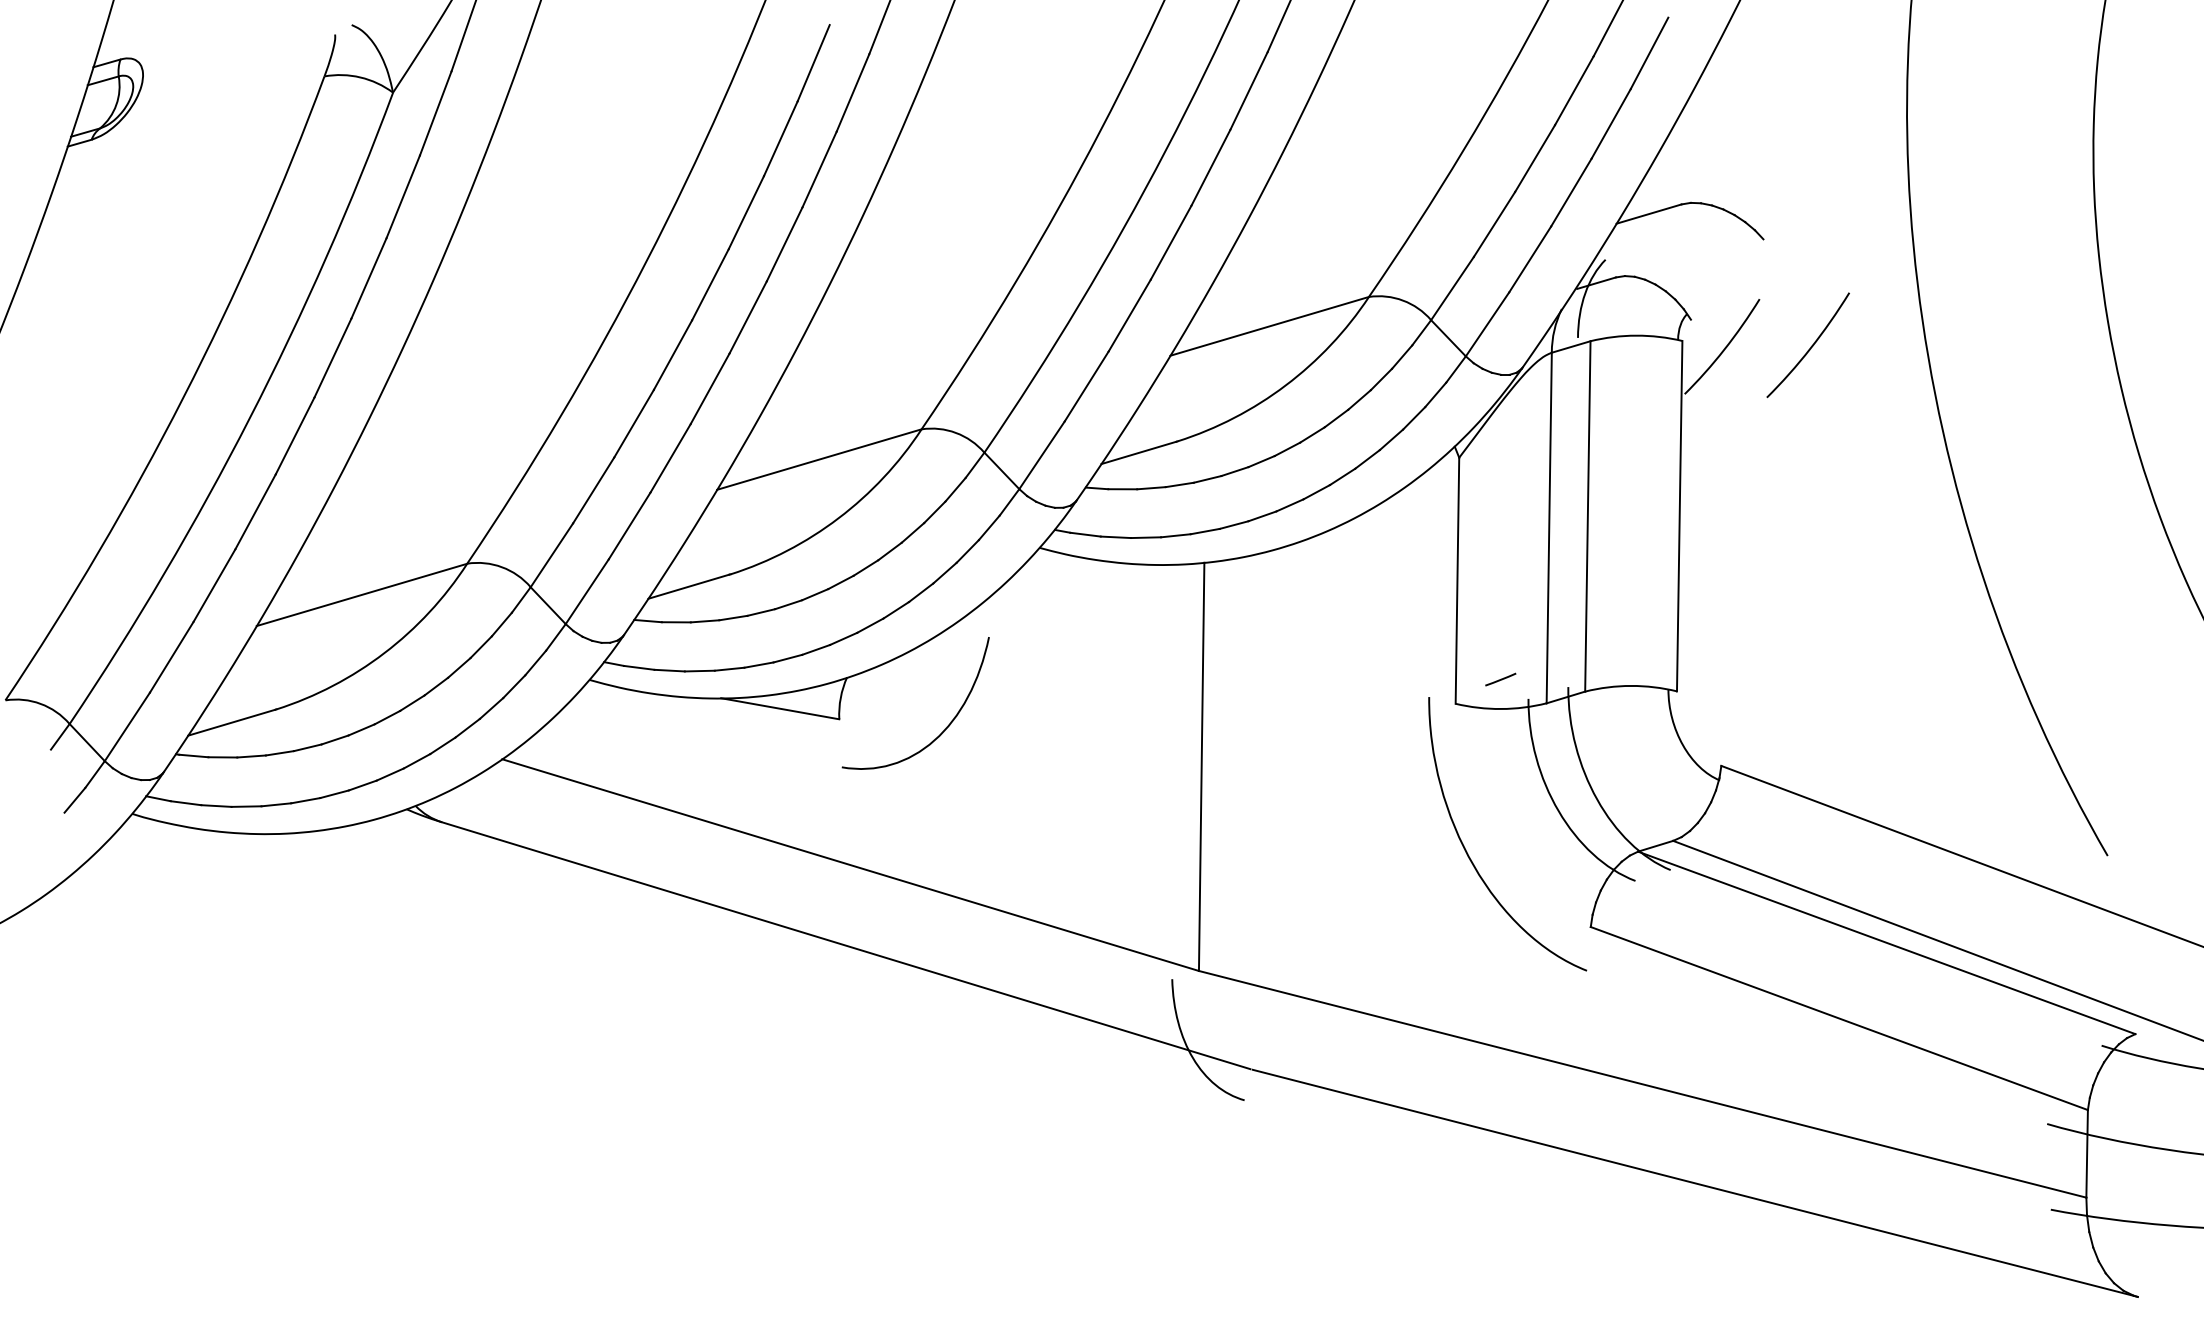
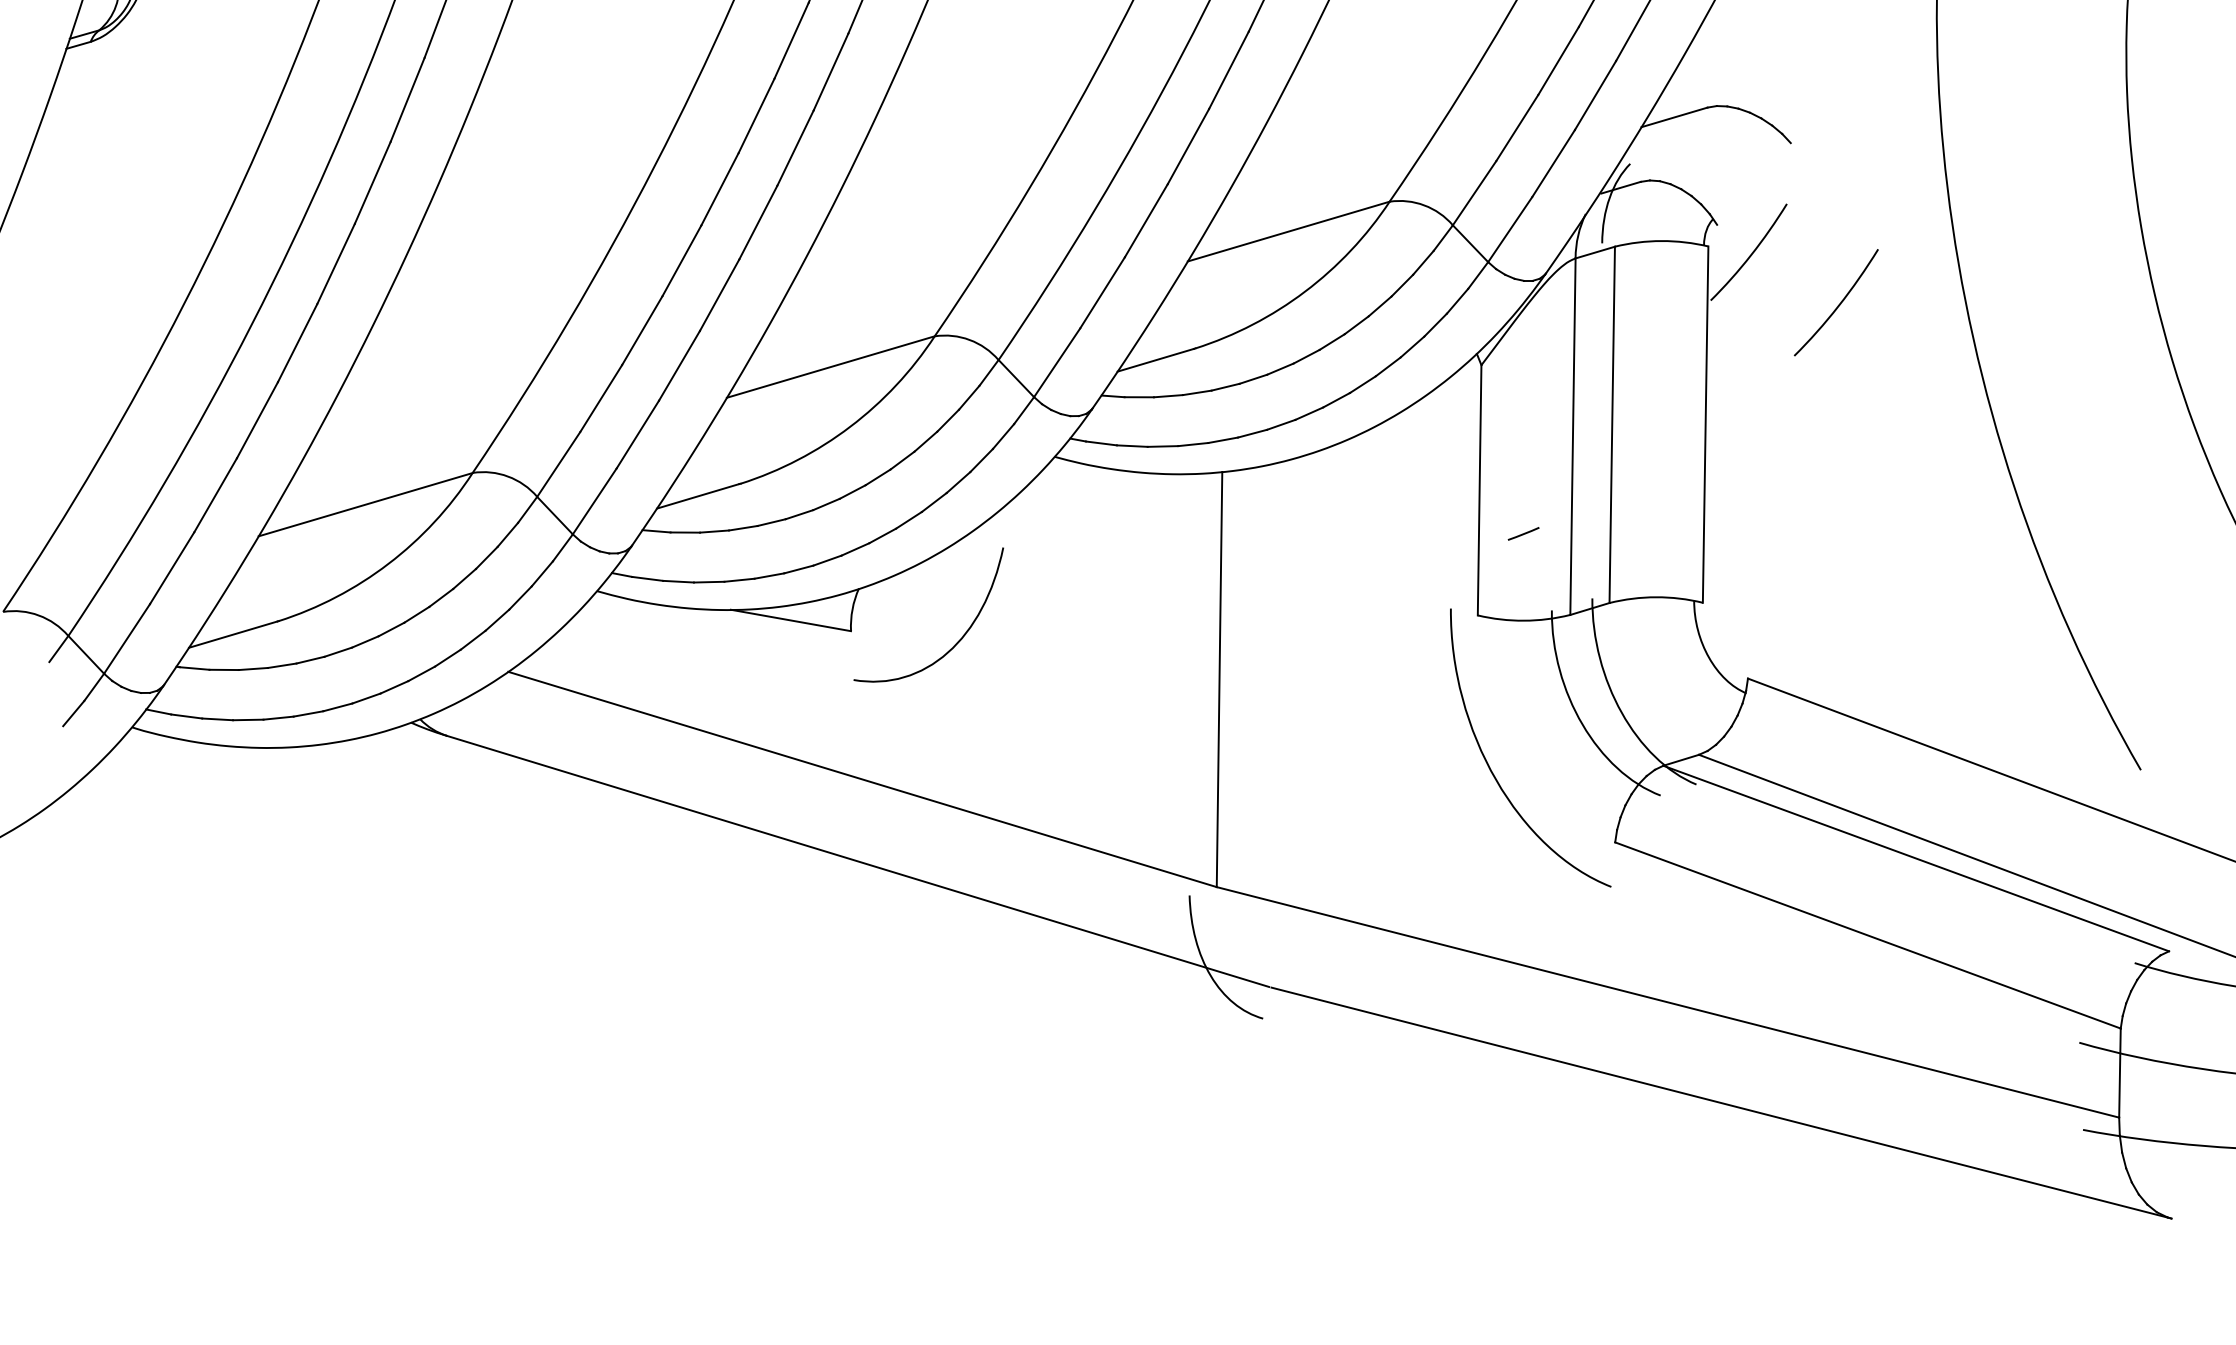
curve: (1810, 346) -> (1838, 303), moved
line: (1500, 679) -> (1523, 533), moved

